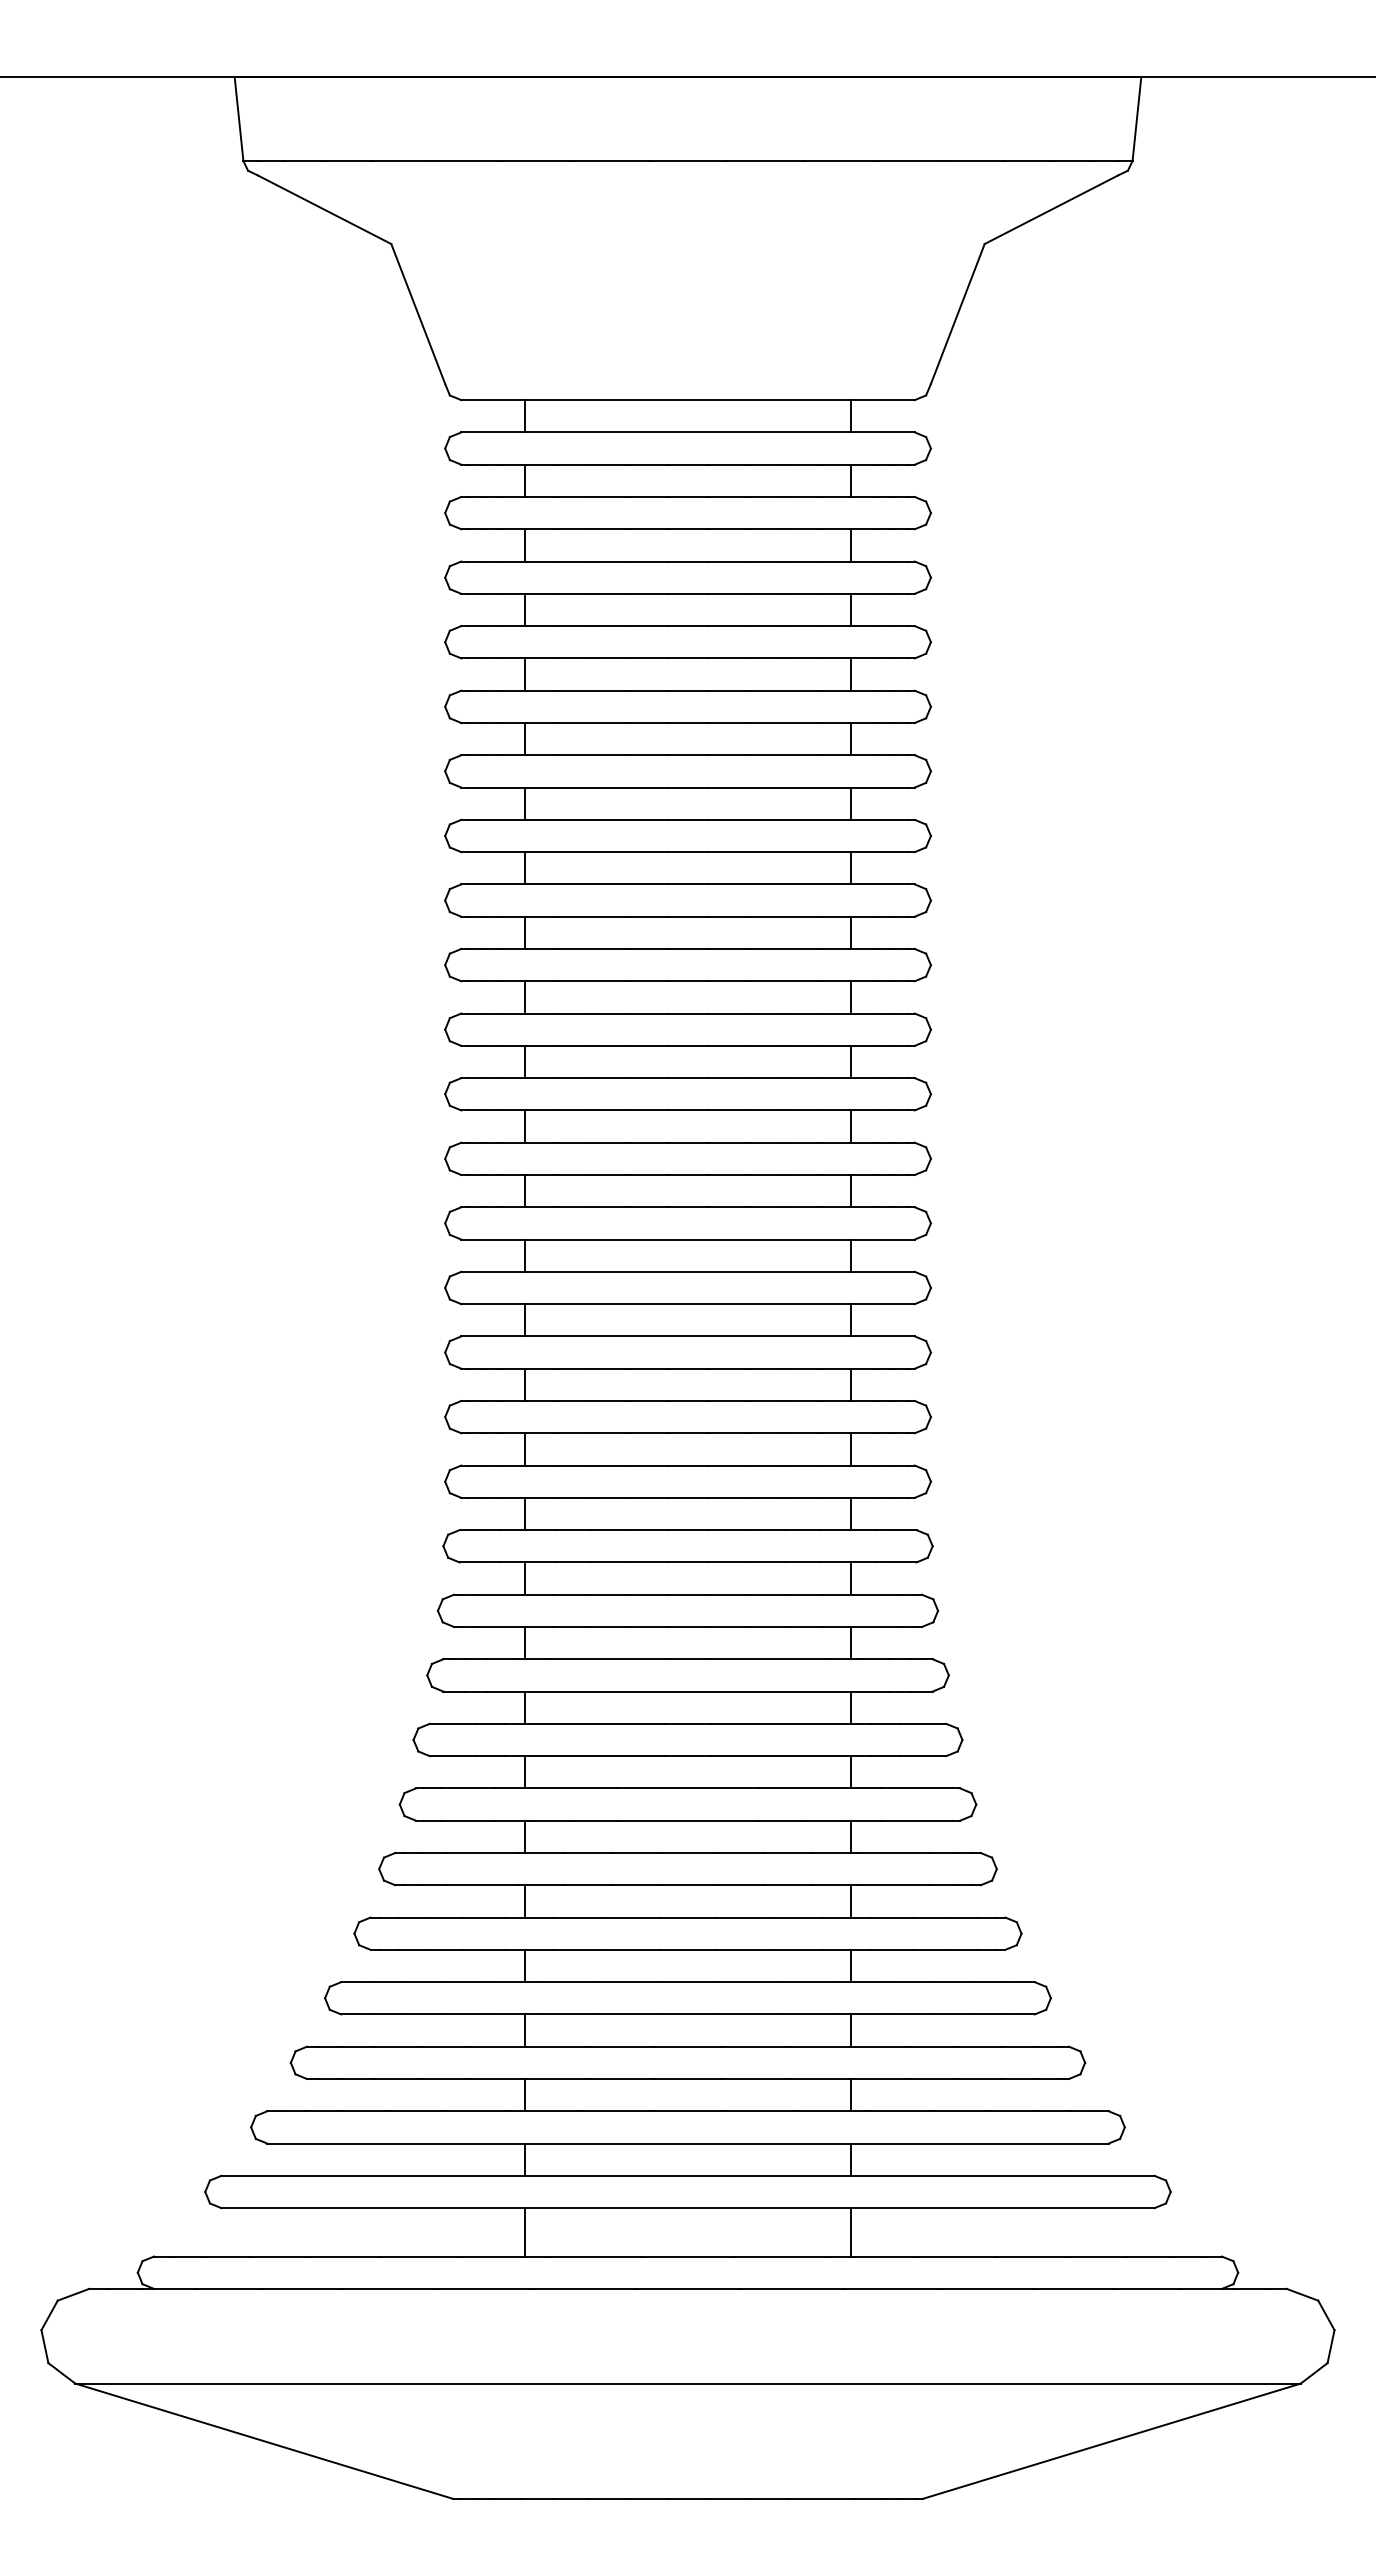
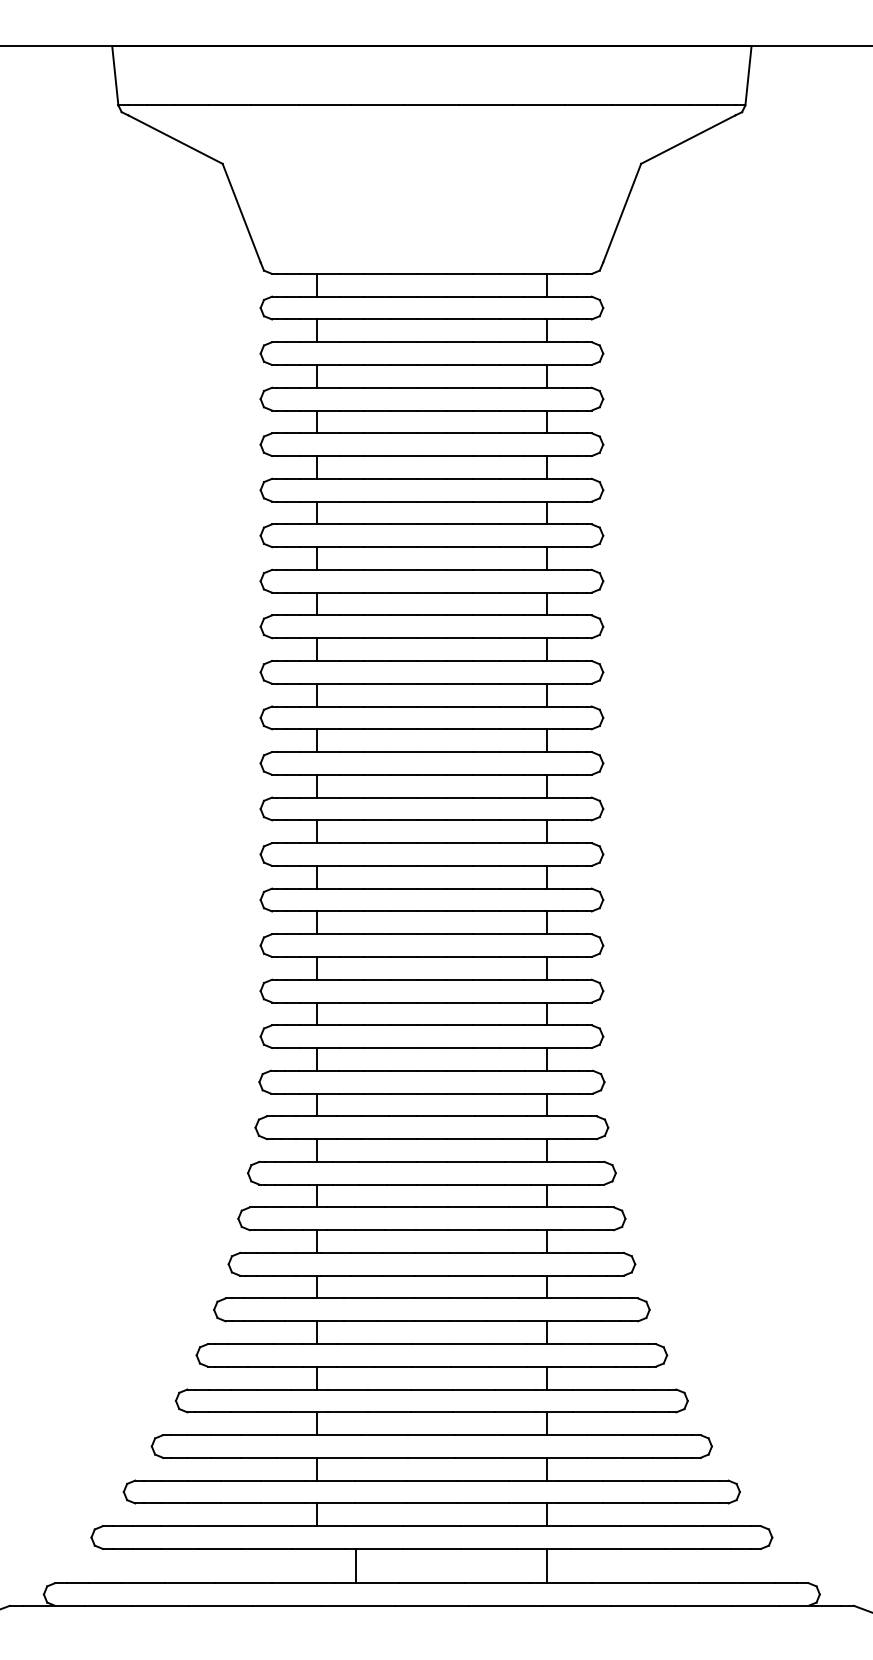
line: (525, 2232) -> (356, 1566), moved

